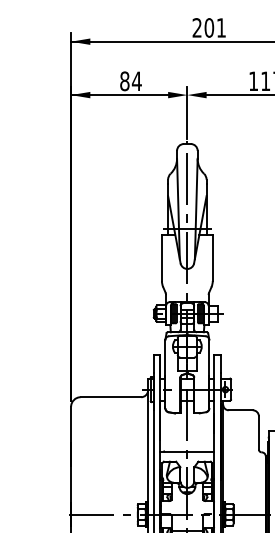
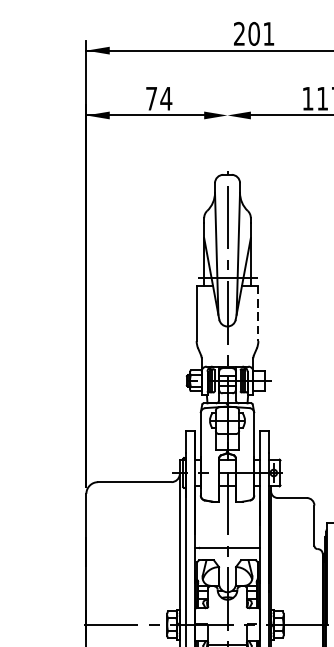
text: (124, 81) -> (151, 98), 84 -> 74
line: (187, 112) -> (227, 136), removed
line: (212, 258) -> (258, 313), solid -> dashed

